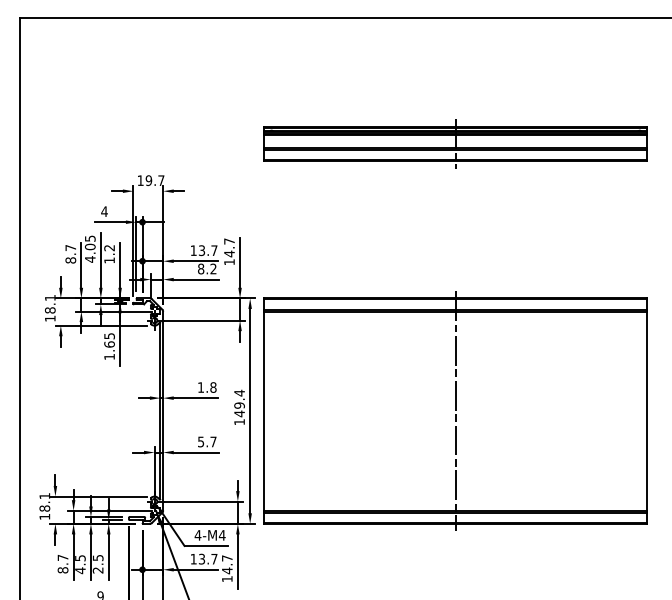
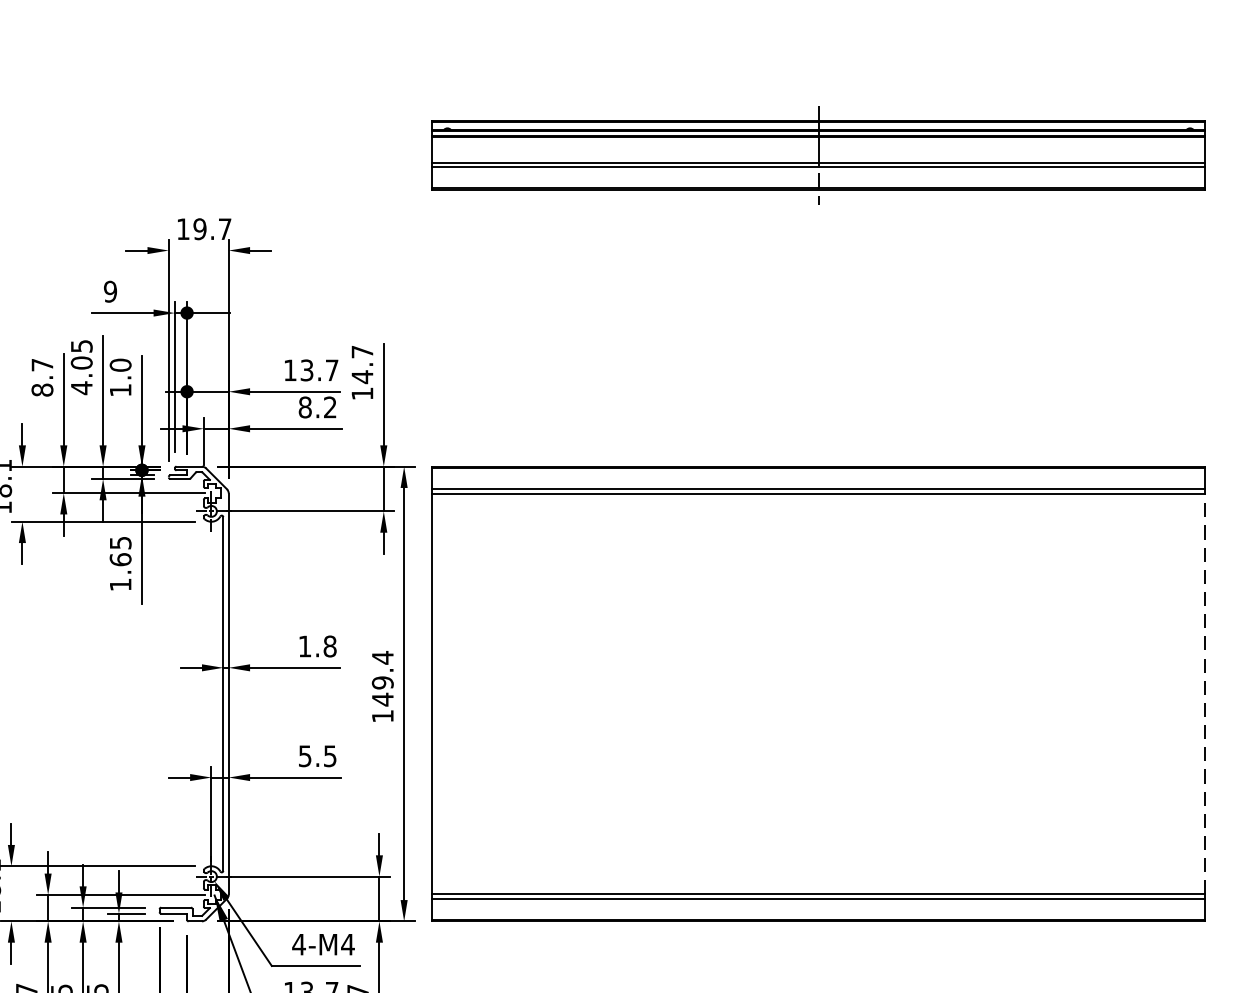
text: (104, 211) -> (110, 291), 4 -> 9
text: (109, 247) -> (120, 364), 1.2 -> 1.0
line: (455, 410) -> (818, 692), removed
line: (647, 410) -> (1205, 692), solid -> dashed
text: (213, 441) -> (330, 755), 5.7 -> 5.5

